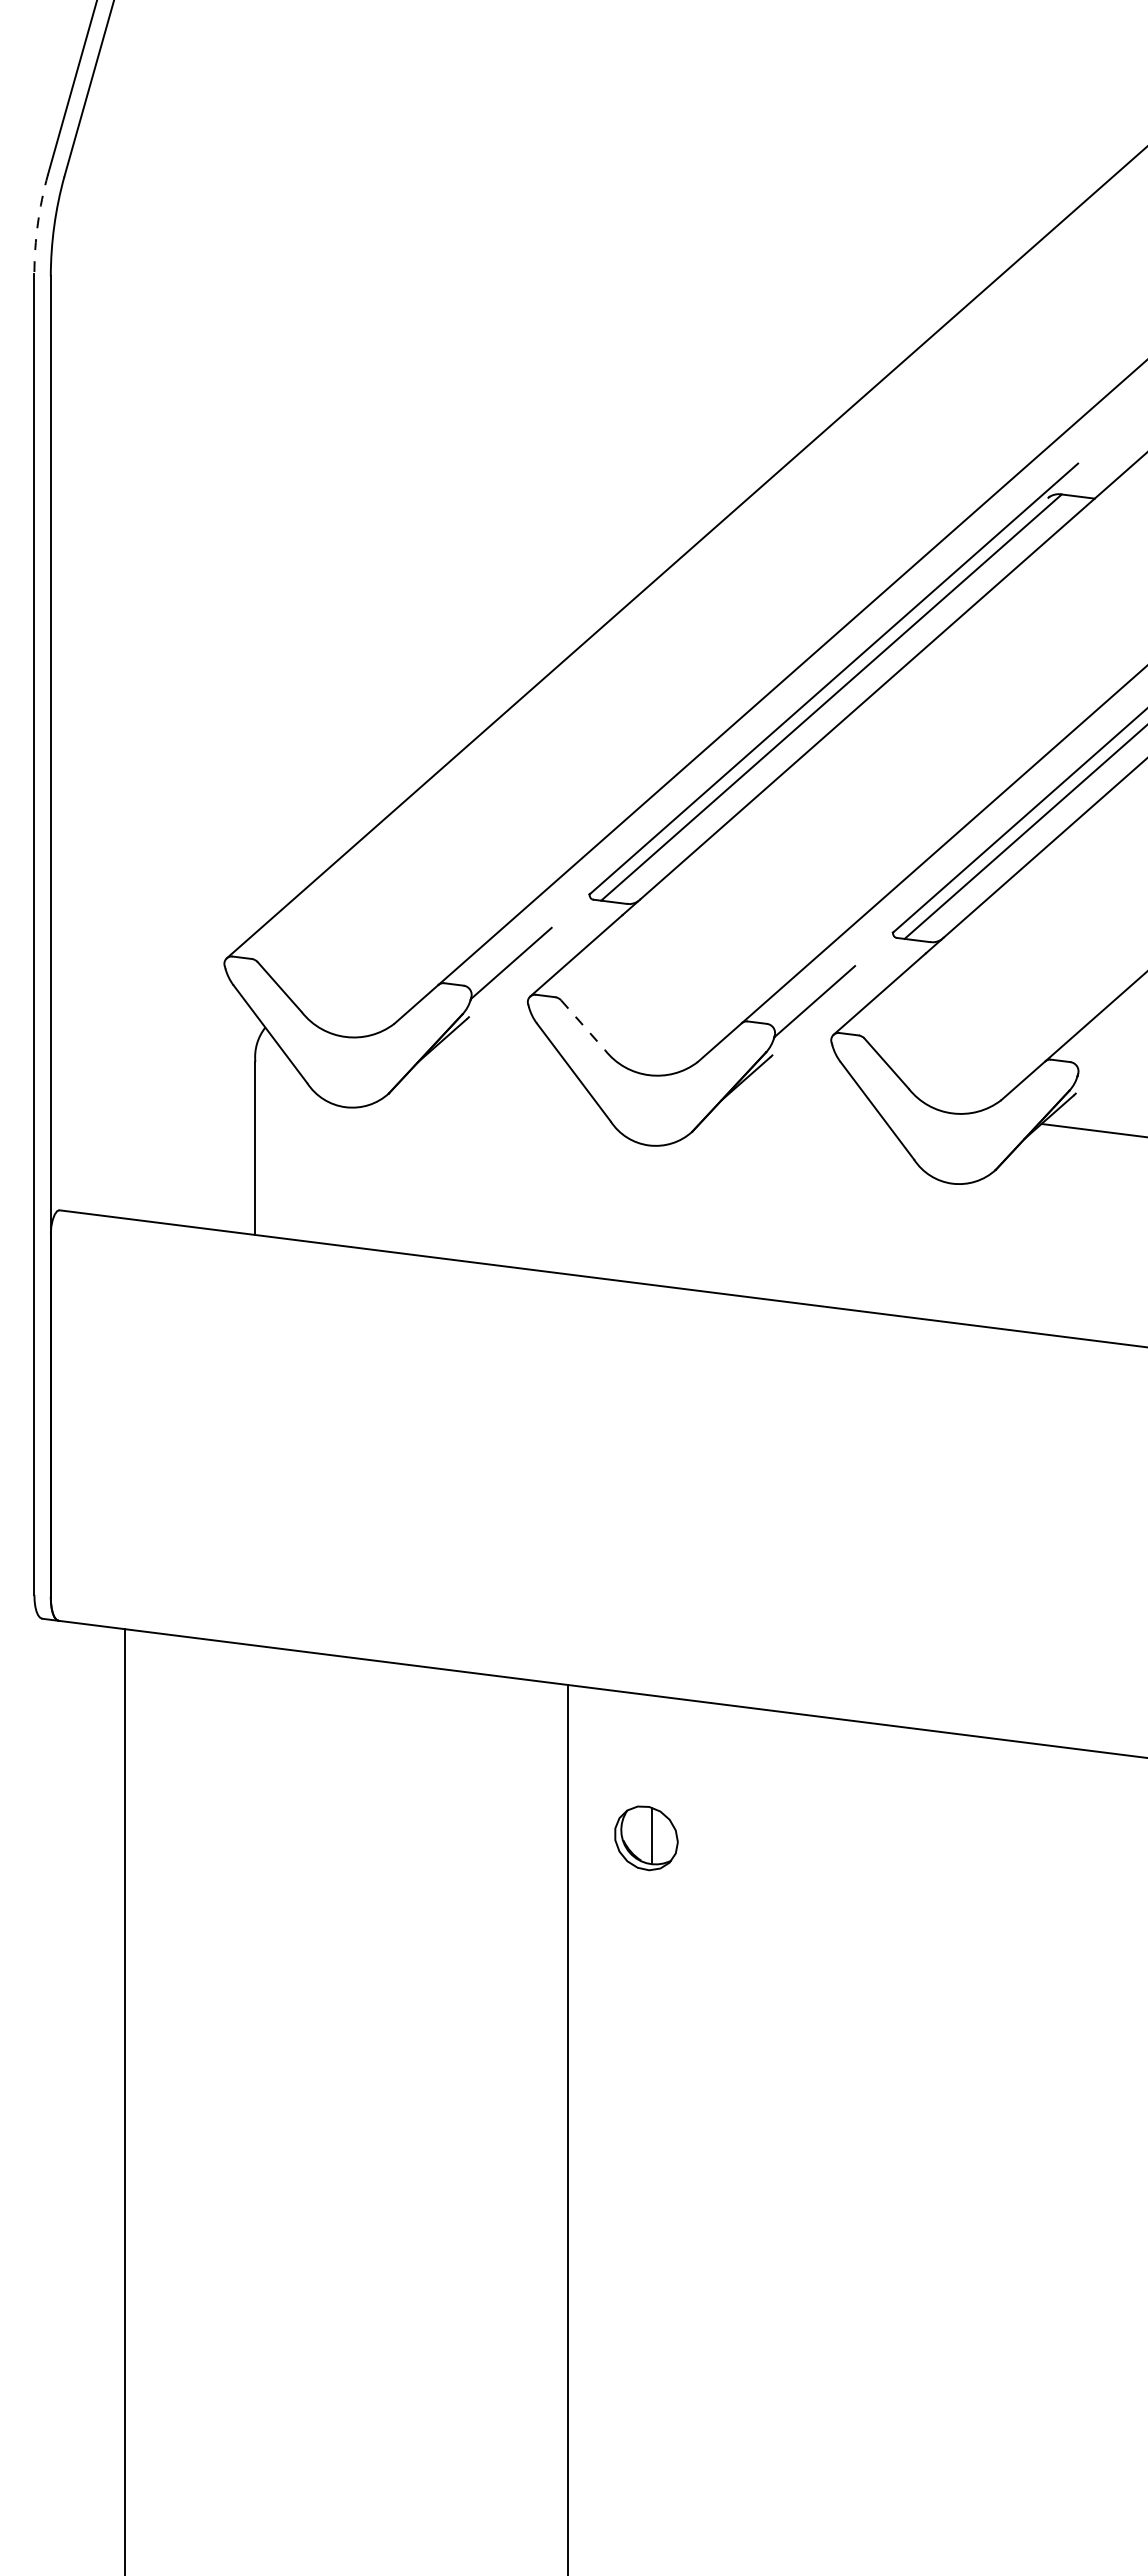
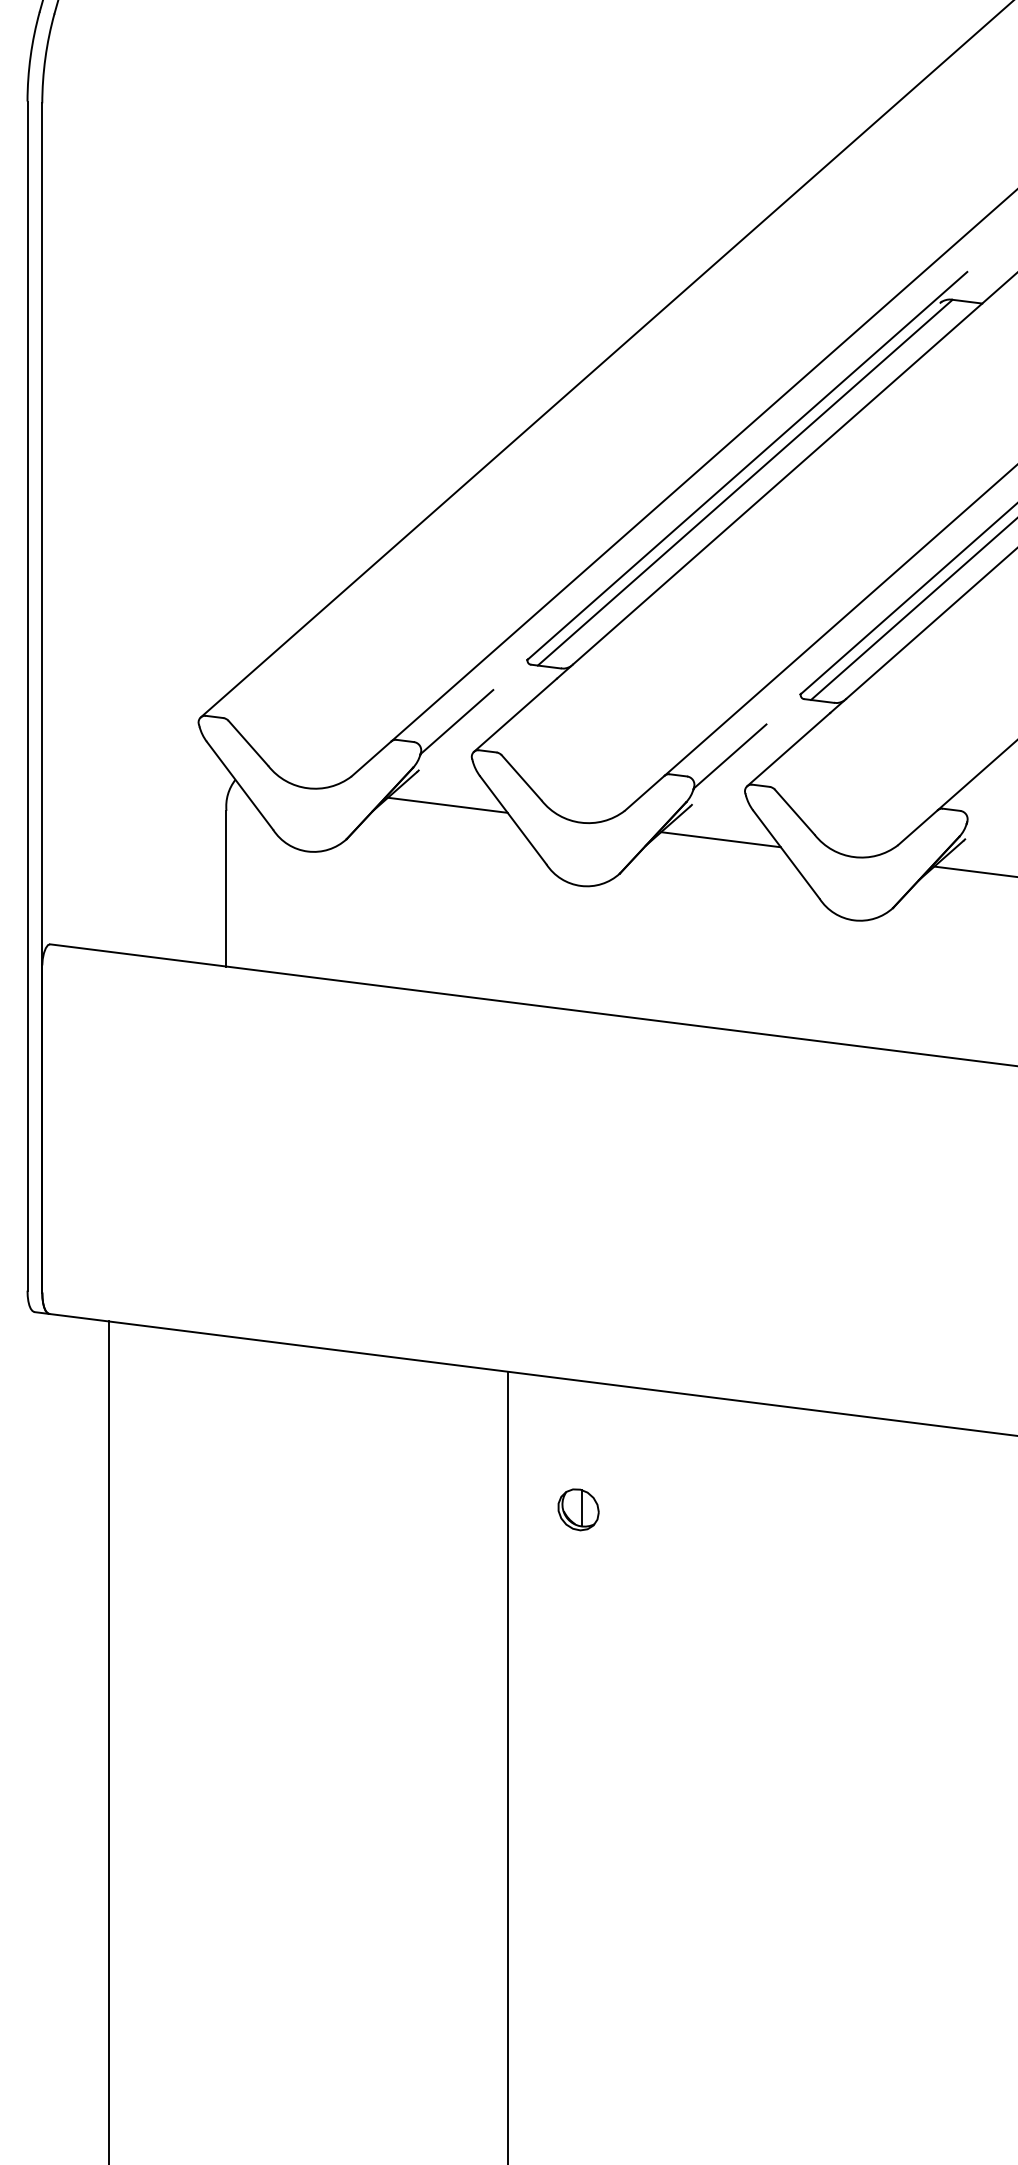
arc: (37, 223) -> (30, 55), dashed -> solid
line: (583, 1025) -> (521, 777), dashed -> solid
line: (500, 1055) -> (447, 804), added
line: (804, 1093) -> (720, 839), added
part: (646, 1838) -> (578, 1509), size x0.71

